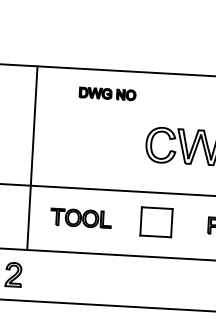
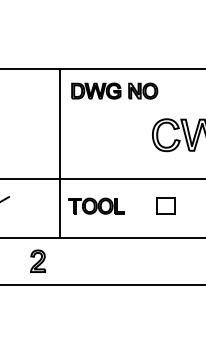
part: (107, 93) -> (114, 90), size x1.67
line: (32, 158) -> (60, 153), moved
part: (155, 221) -> (165, 205), size x0.62

